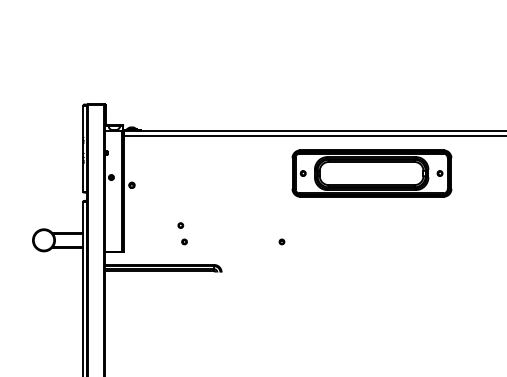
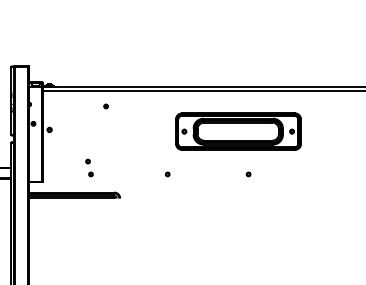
part: (203, 155) -> (105, 106), added
part: (371, 173) -> (238, 131), moved
part: (384, 241) -> (248, 174), added

